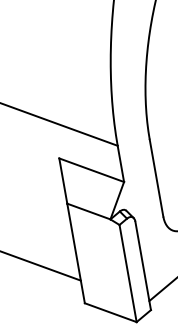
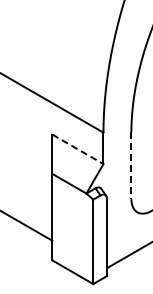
line: (92, 170) -> (78, 149), solid -> dashed
line: (156, 179) -> (131, 166), solid -> dashed

